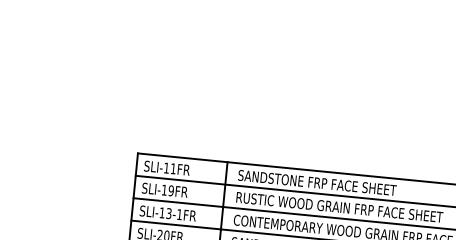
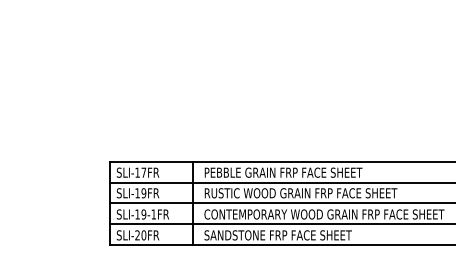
text: (173, 168) -> (143, 172), SLI-11FR -> SLI-17FR
text: (323, 183) -> (283, 172), SANDSTONE FRP FACE SHEET -> PEBBLE GRAIN FRP FACE SHEET
text: (168, 213) -> (143, 214), SLI-13-1FR -> SLI-19-1FR

